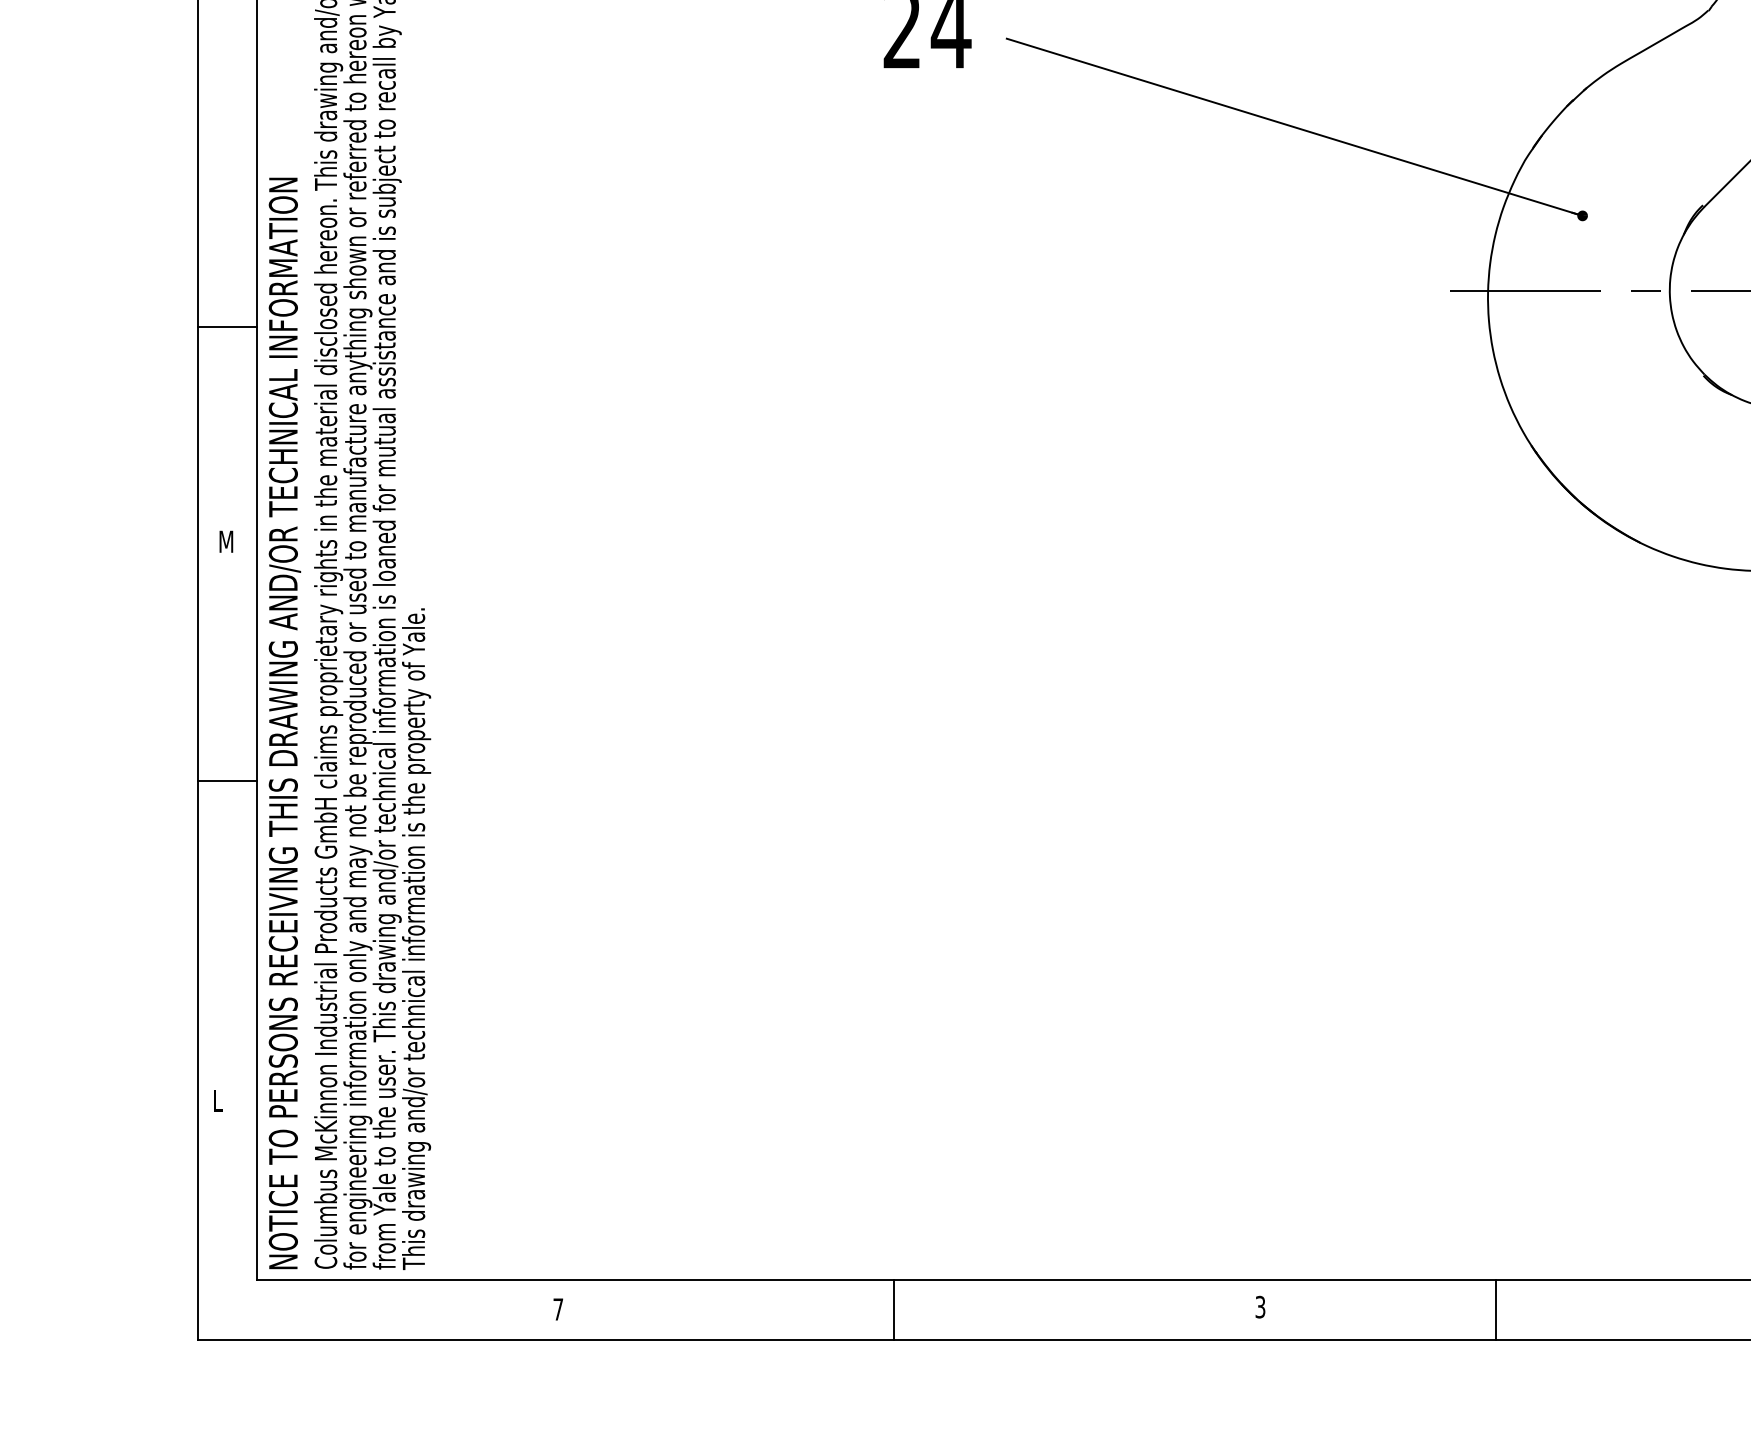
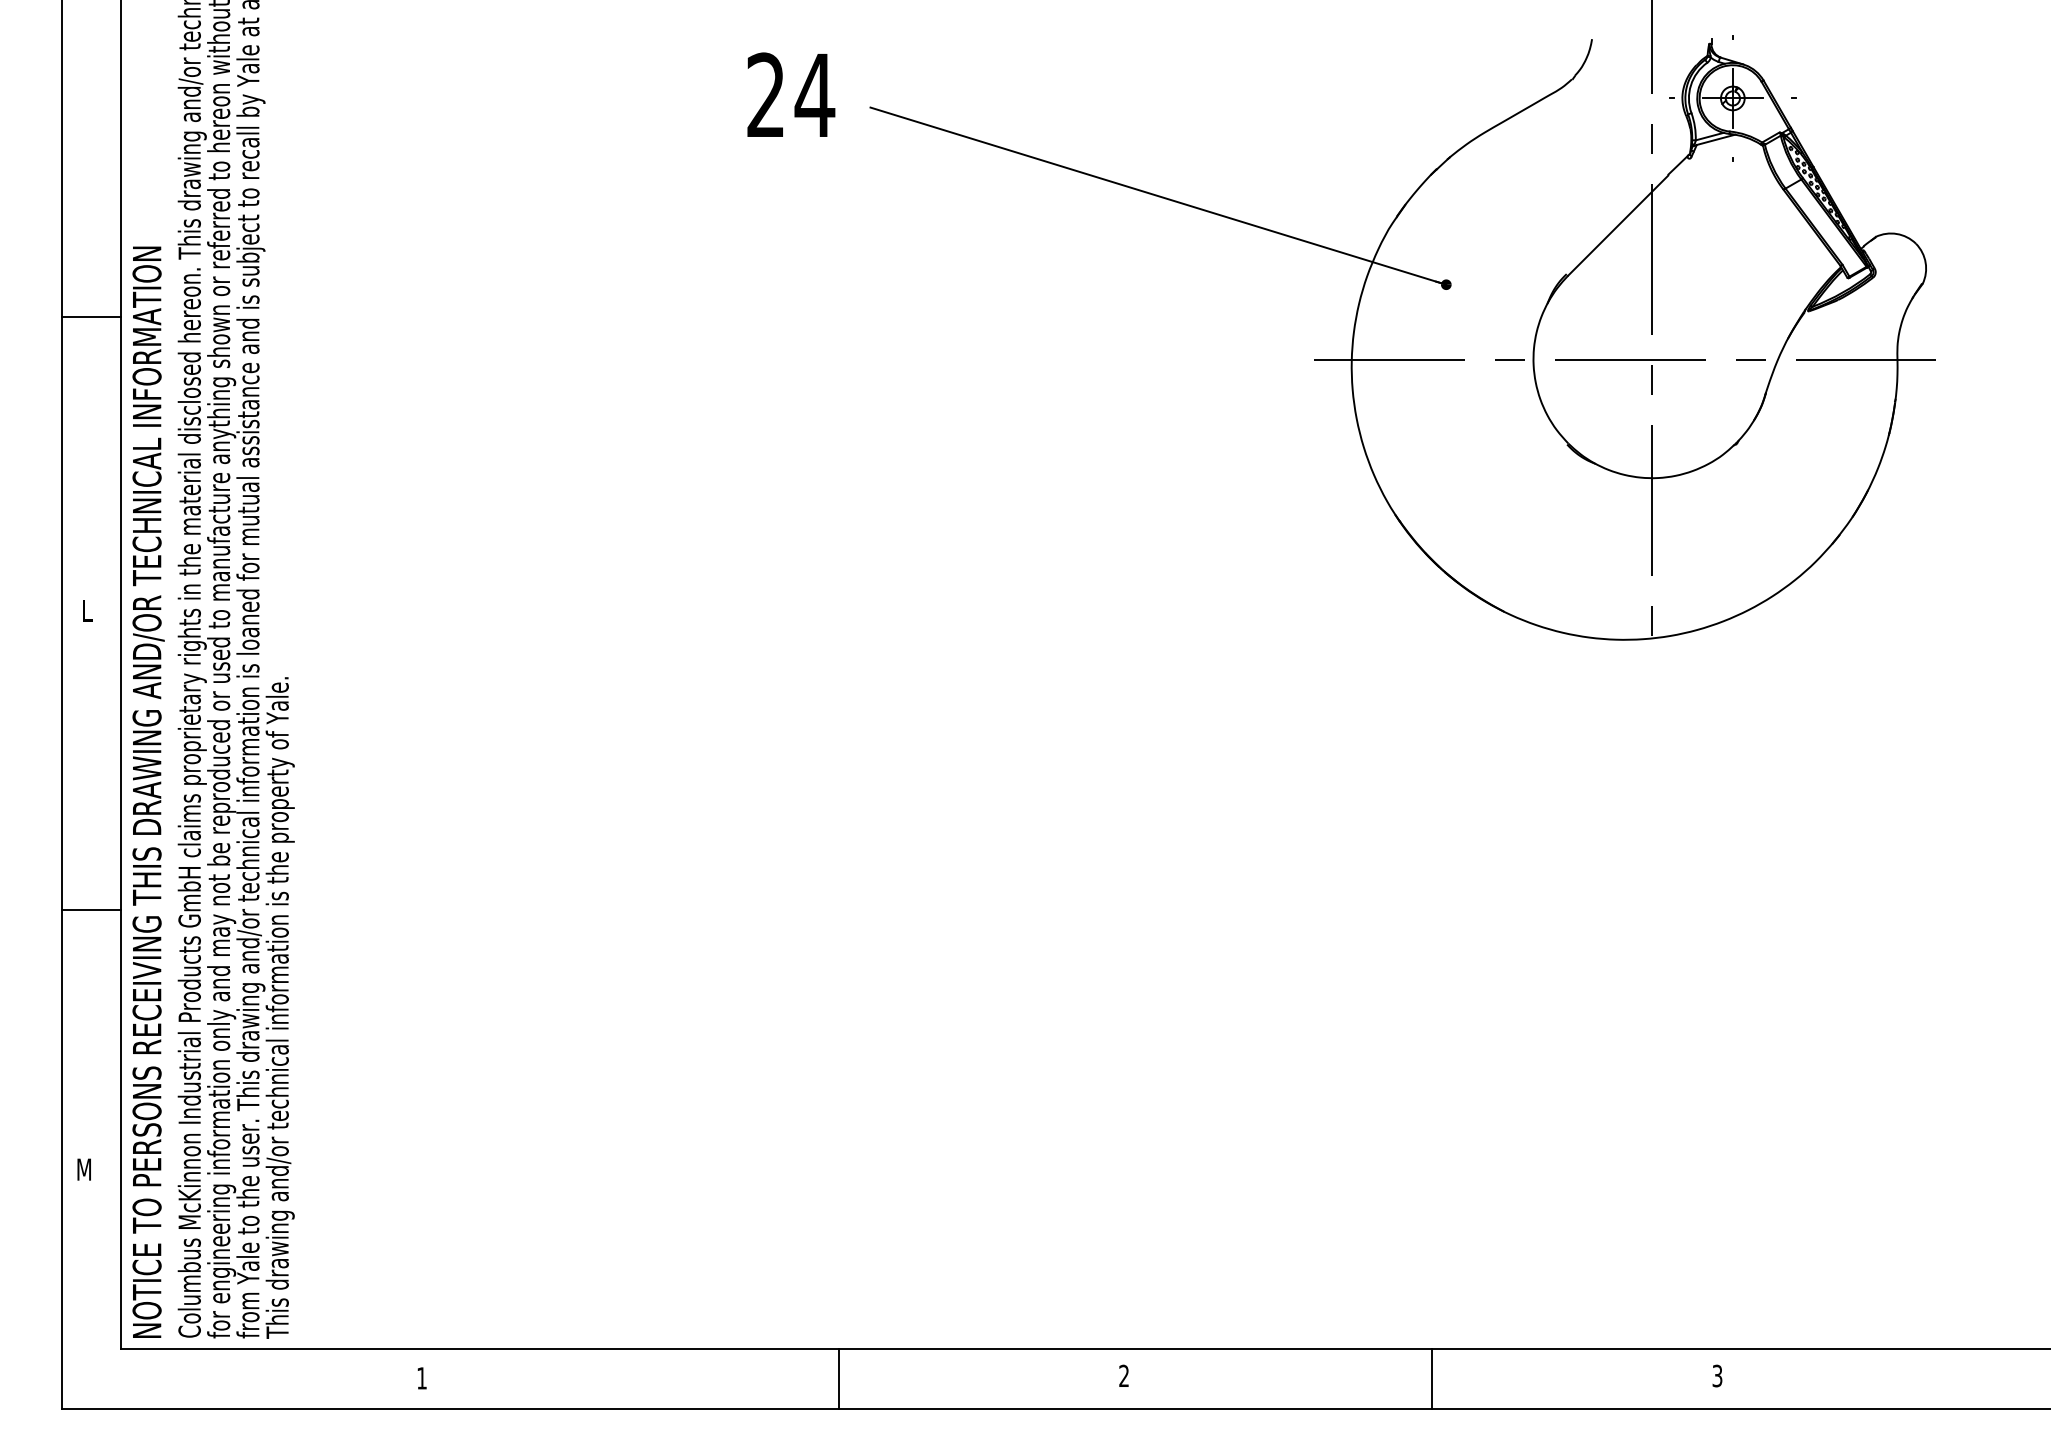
line: (226, 326) -> (90, 316), moved
text: (225, 541) -> (89, 610), M -> L
line: (226, 781) -> (90, 910), moved
text: (219, 1100) -> (83, 1169), L -> M
text: (1259, 1307) -> (1123, 1376), 3 -> 2
text: (557, 1309) -> (421, 1378), 7 -> 1
line: (893, 1309) -> (838, 1378), moved
line: (1496, 1309) -> (1432, 1378), moved

